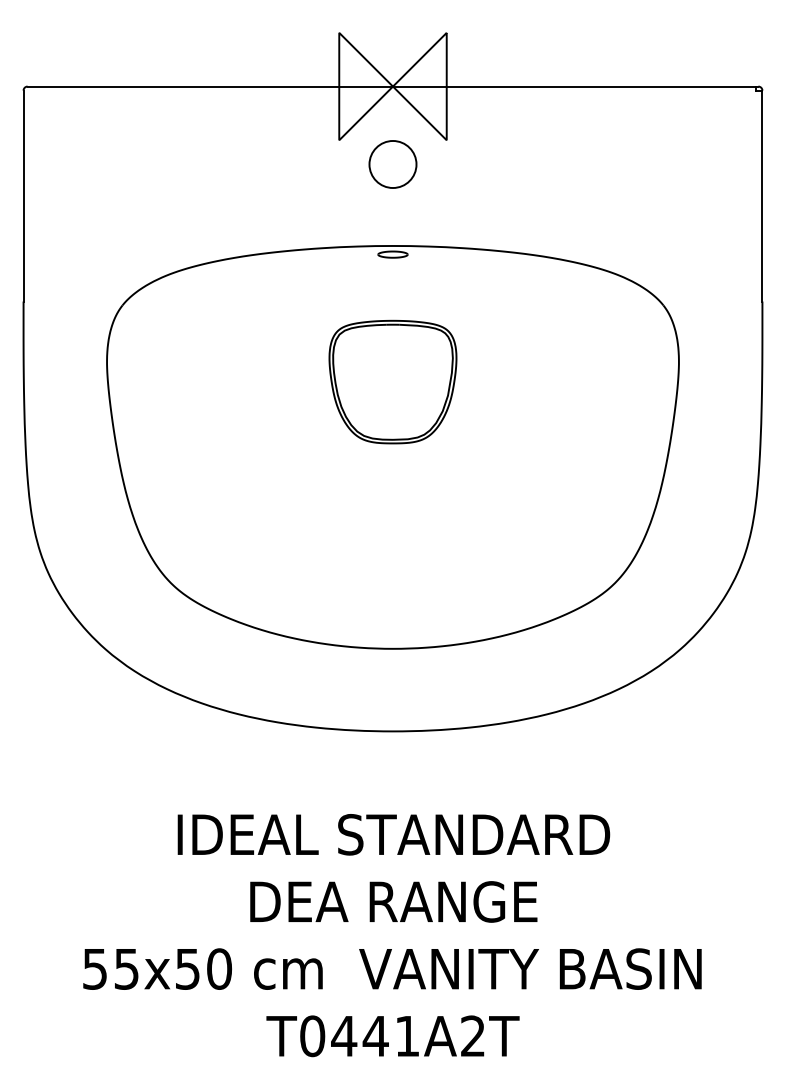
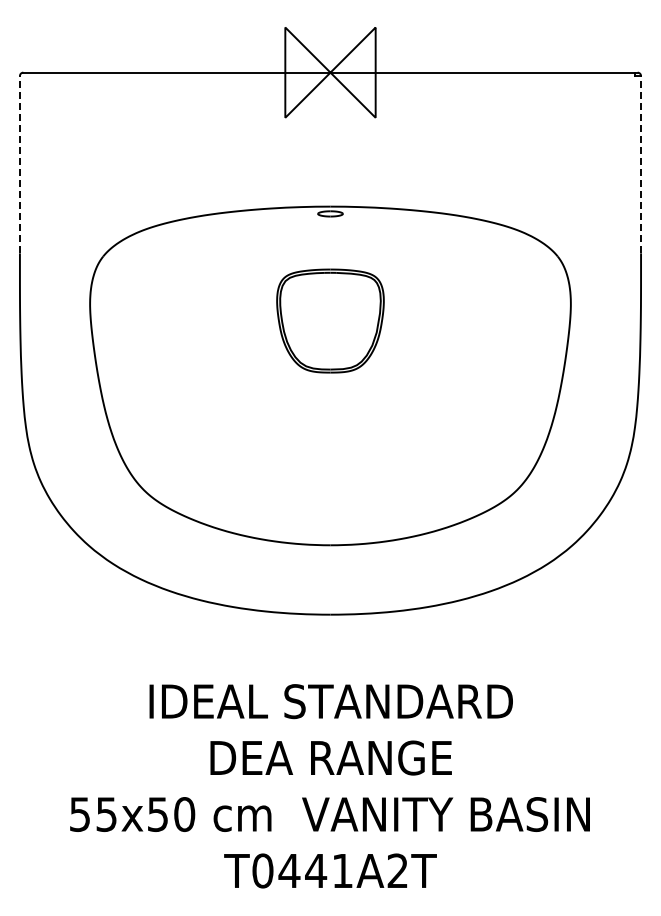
circle: (393, 163) -> (330, 137), removed
line: (23, 195) -> (19, 164), solid -> dashed
line: (762, 195) -> (641, 164), solid -> dashed

